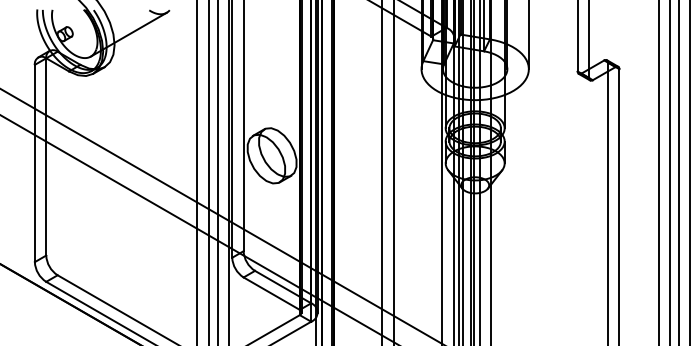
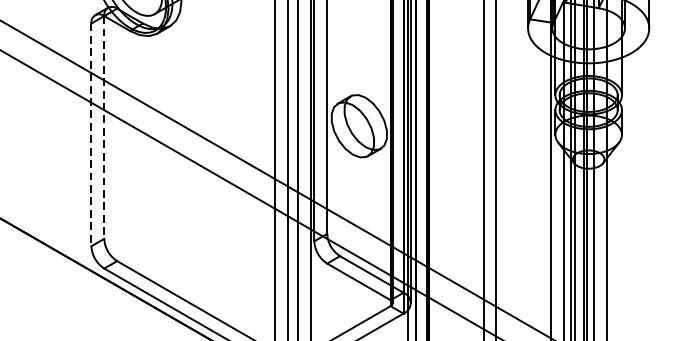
line: (46, 156) -> (104, 126), solid -> dashed
line: (34, 163) -> (90, 134), solid -> dashed

